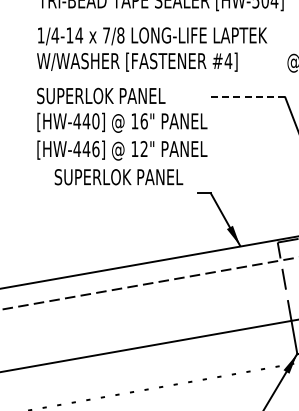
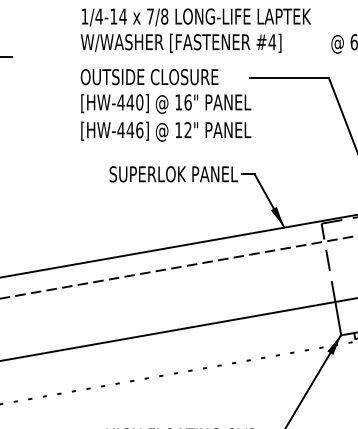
text: (105, 96) -> (149, 77), SUPERLOK PANEL -> OUTSIDE CLOSURE
line: (245, 97) -> (289, 78), dashed -> solid
text: (118, 177) -> (173, 174), moved

